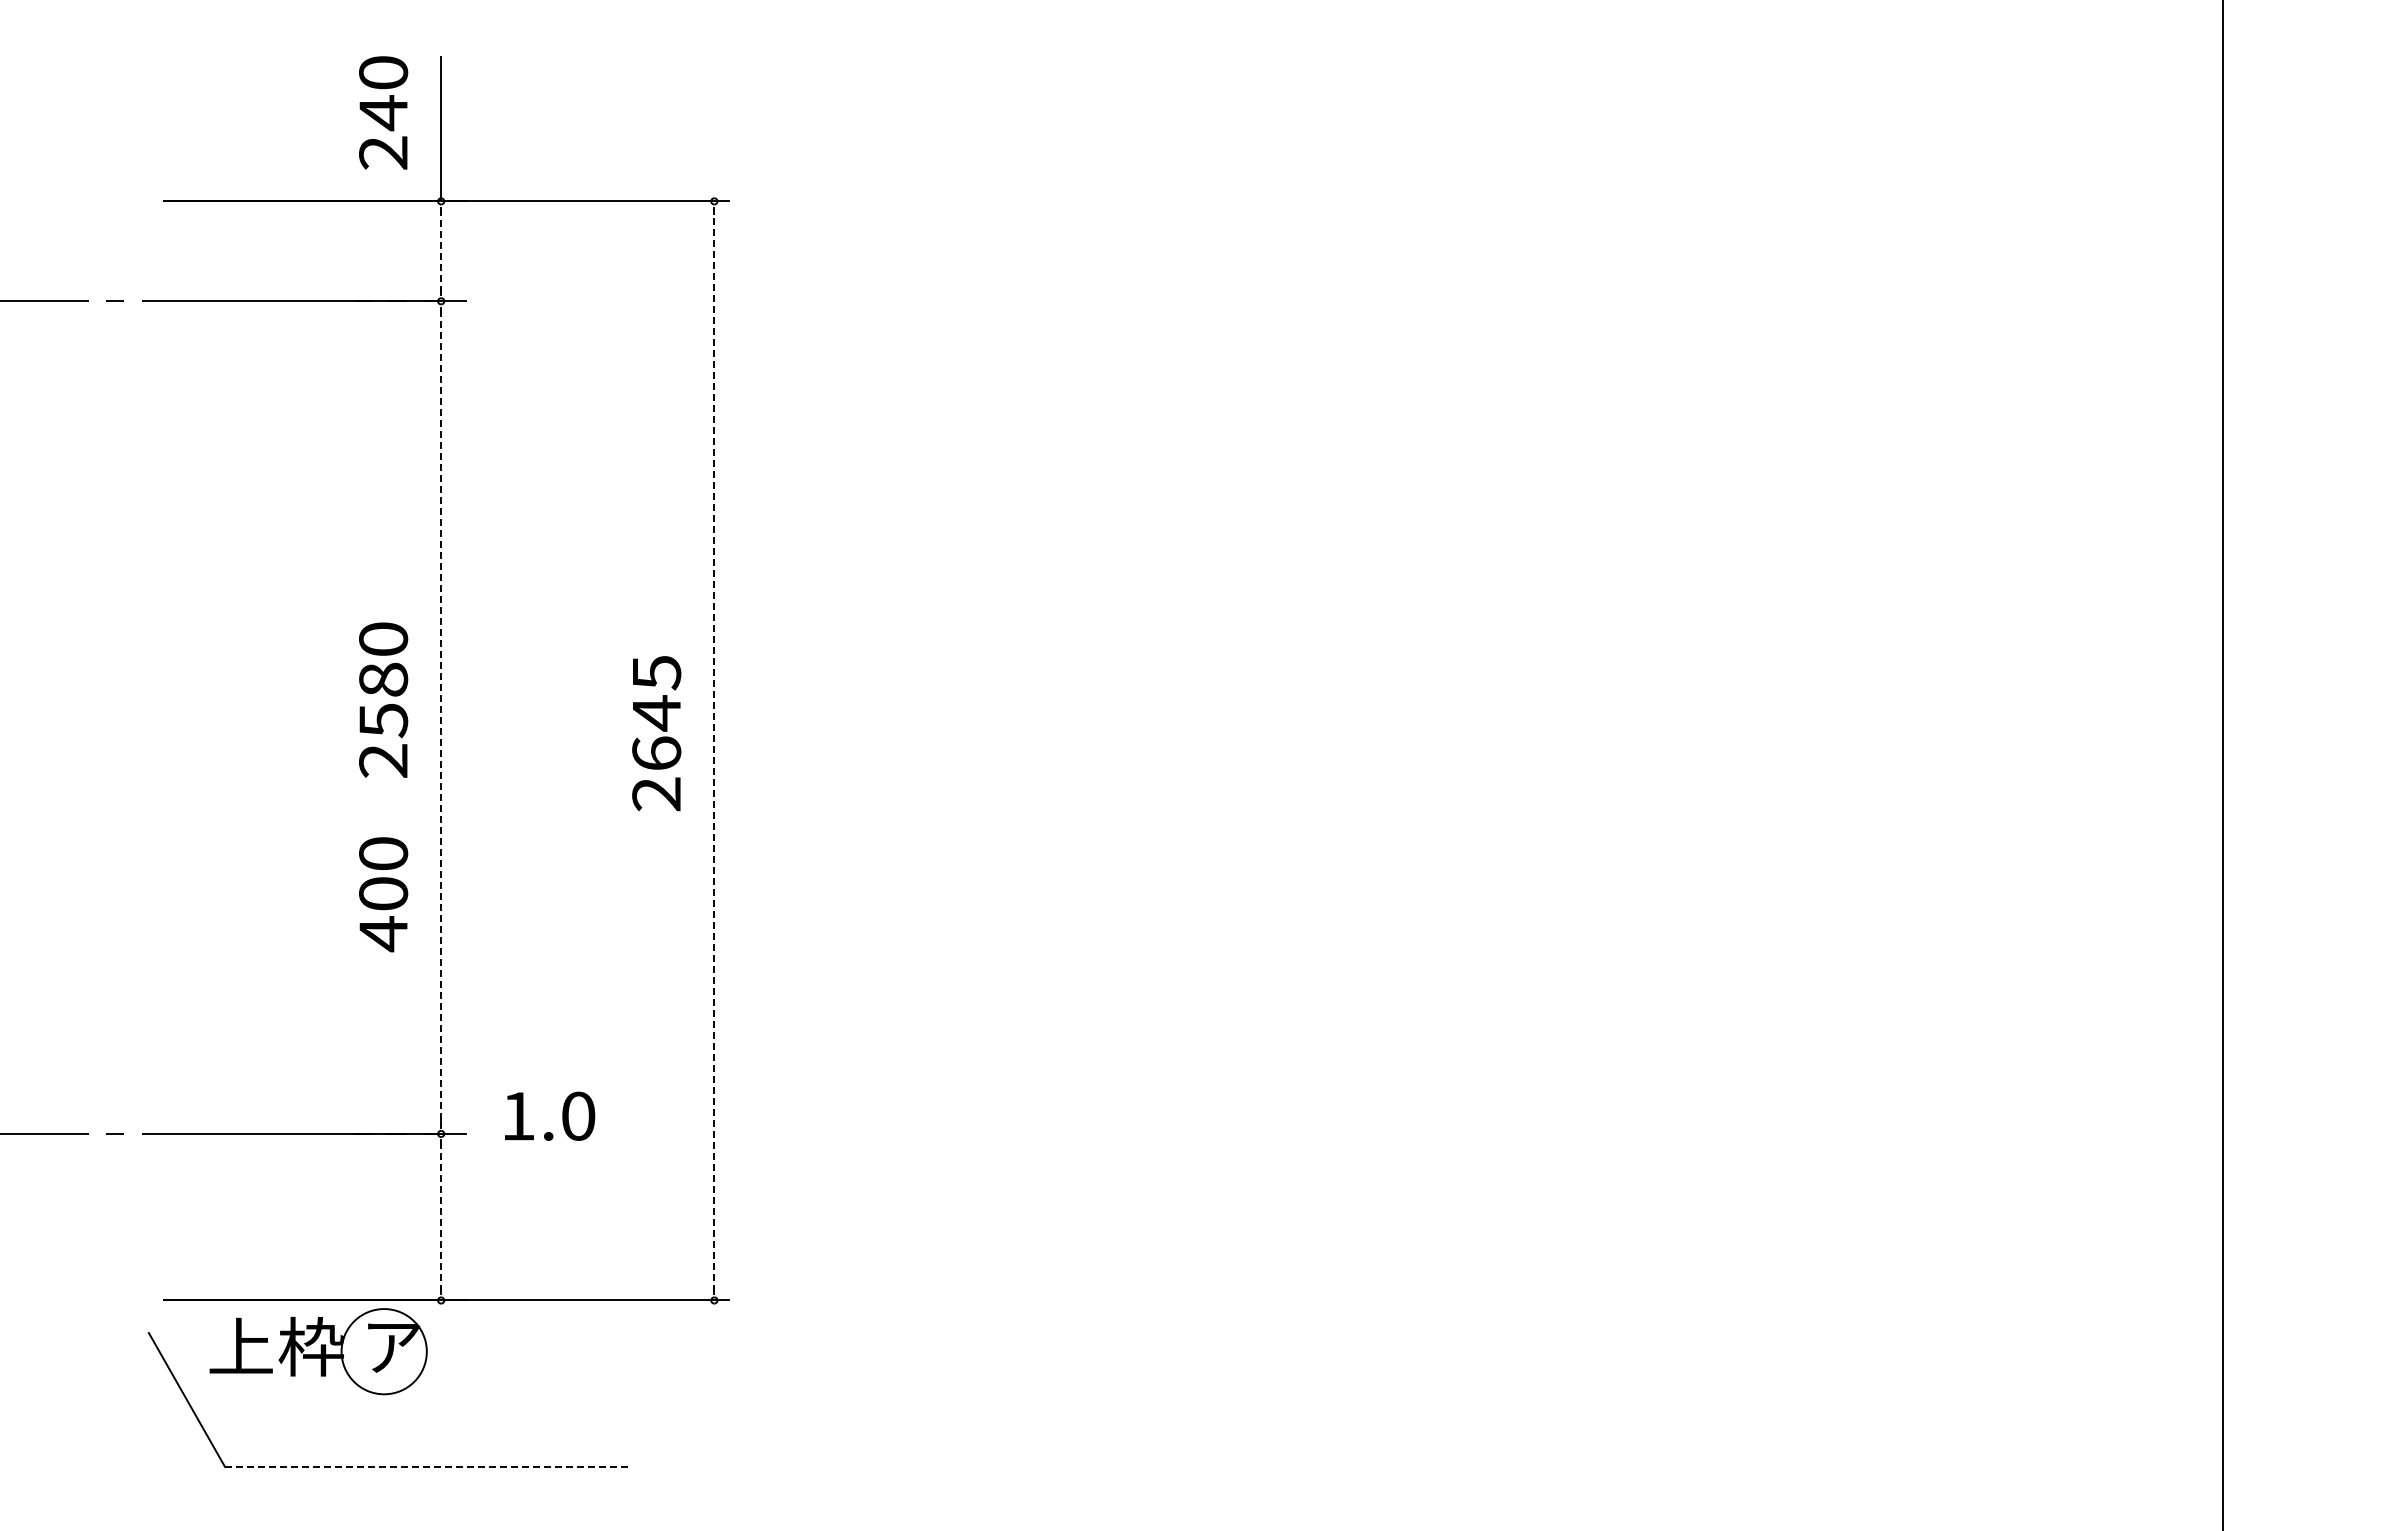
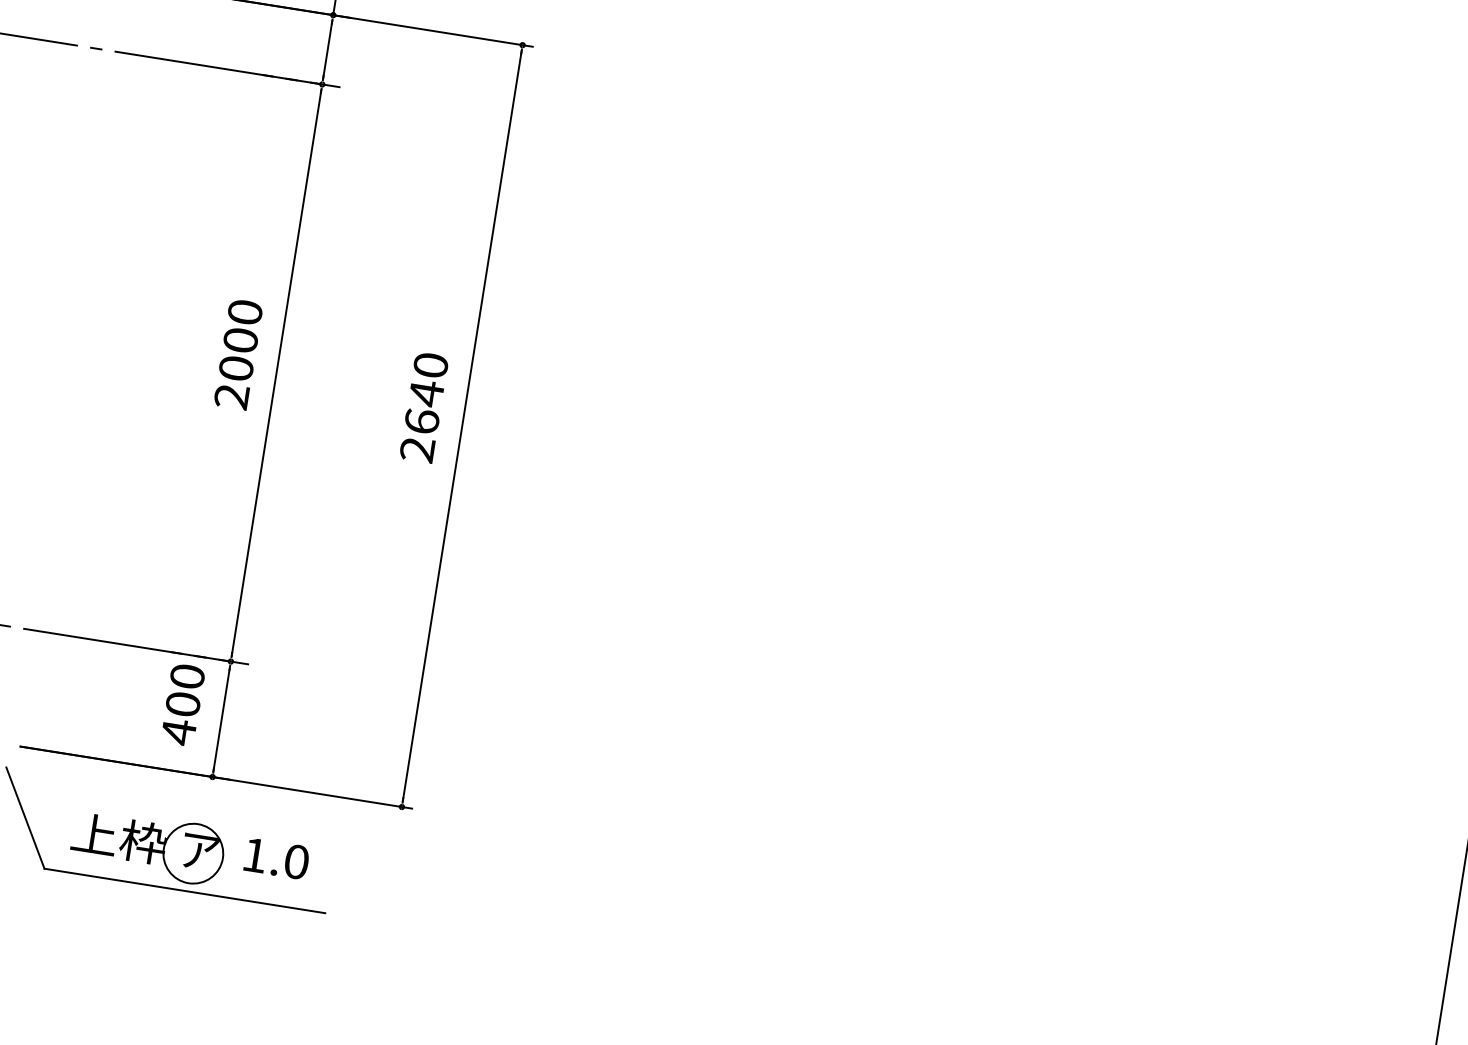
line: (441, 251) -> (327, 49), dashed -> solid
text: (656, 672) -> (430, 365), 2645 -> 2640
text: (383, 700) -> (238, 354), 2580 -> 2000
line: (441, 717) -> (276, 372), dashed -> solid
line: (714, 750) -> (462, 425), dashed -> solid
text: (383, 894) -> (183, 704), moved
text: (550, 1115) -> (277, 858), moved
line: (441, 1217) -> (221, 719), dashed -> solid
part: (318, 1351) -> (147, 846), moved
line: (427, 1467) -> (184, 891), dashed -> solid

